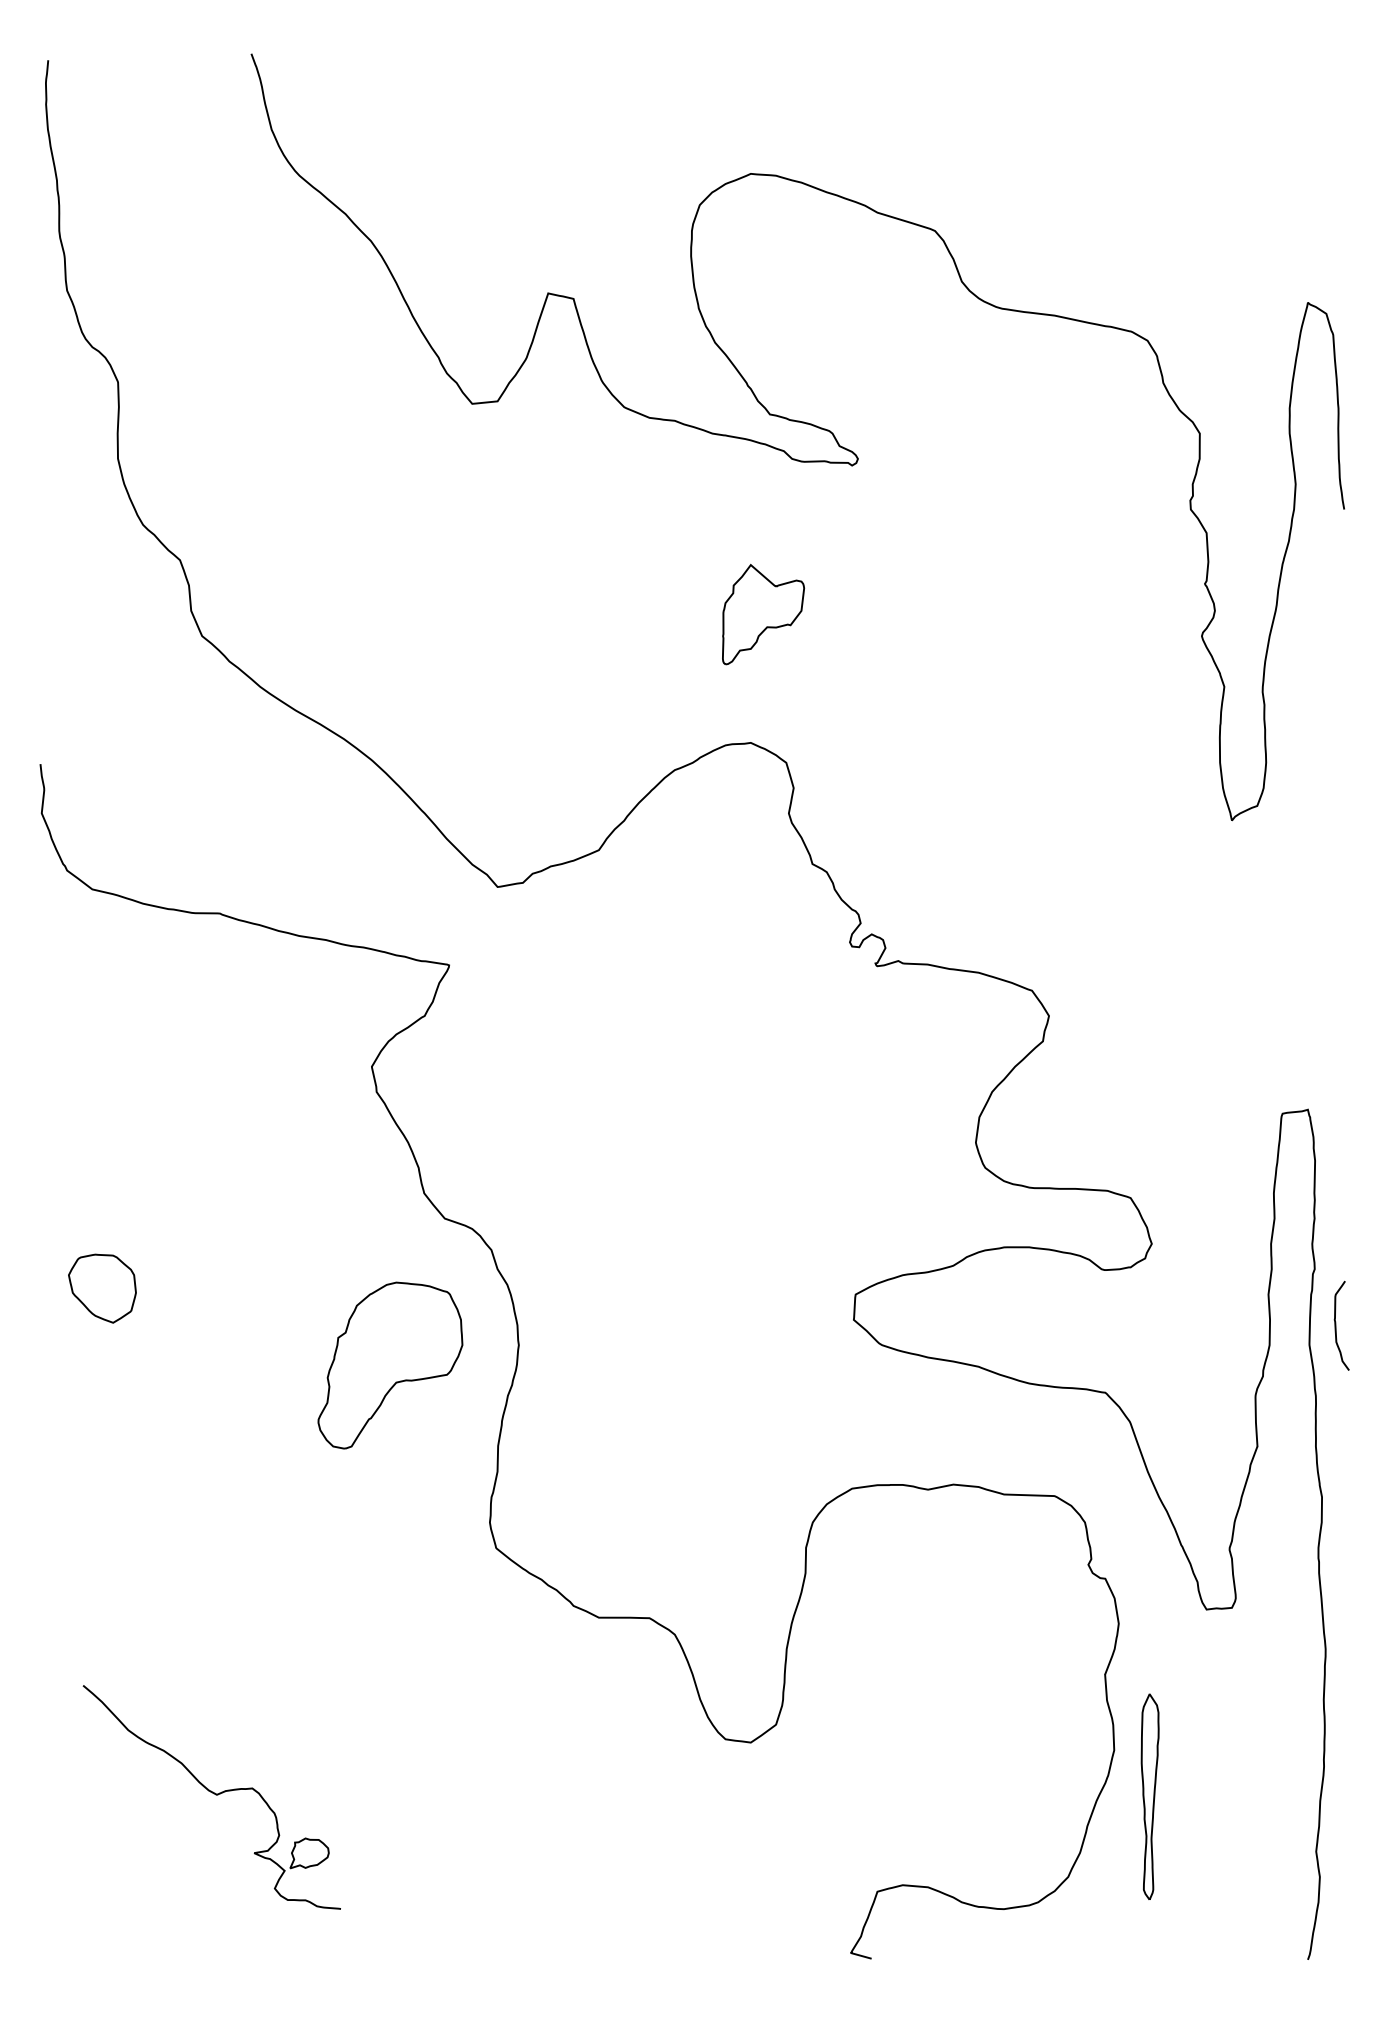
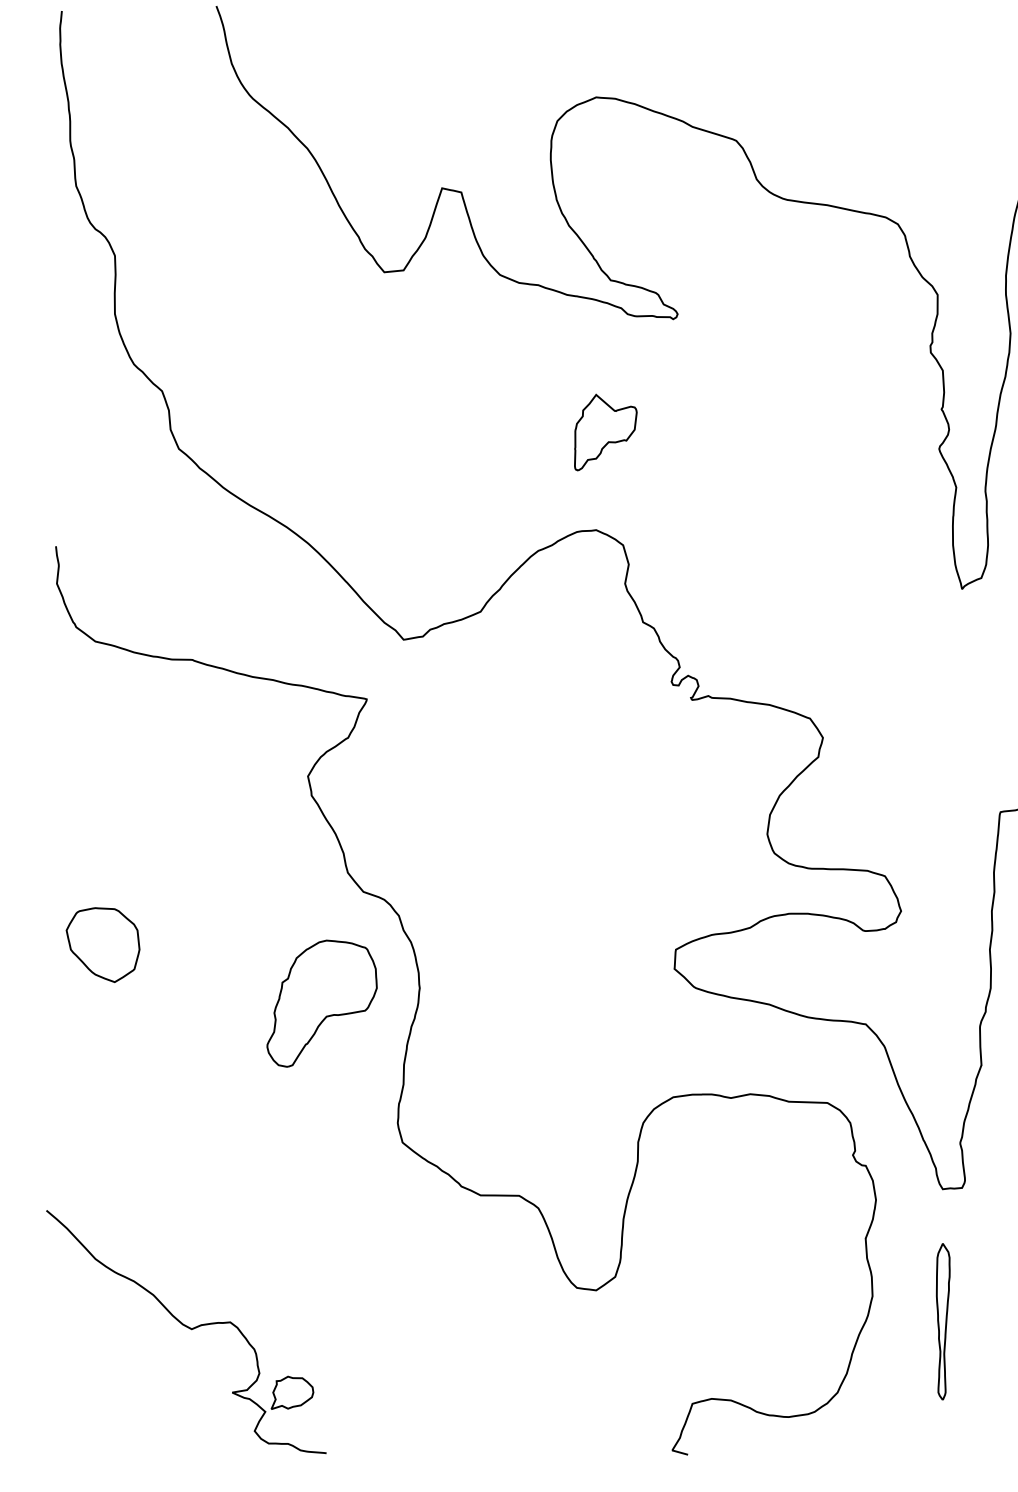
part: (102, 1288) -> (103, 945), size x1.43
part: (1149, 1796) -> (942, 1321), moved
part: (211, 1797) -> (186, 1332), size x1.43

